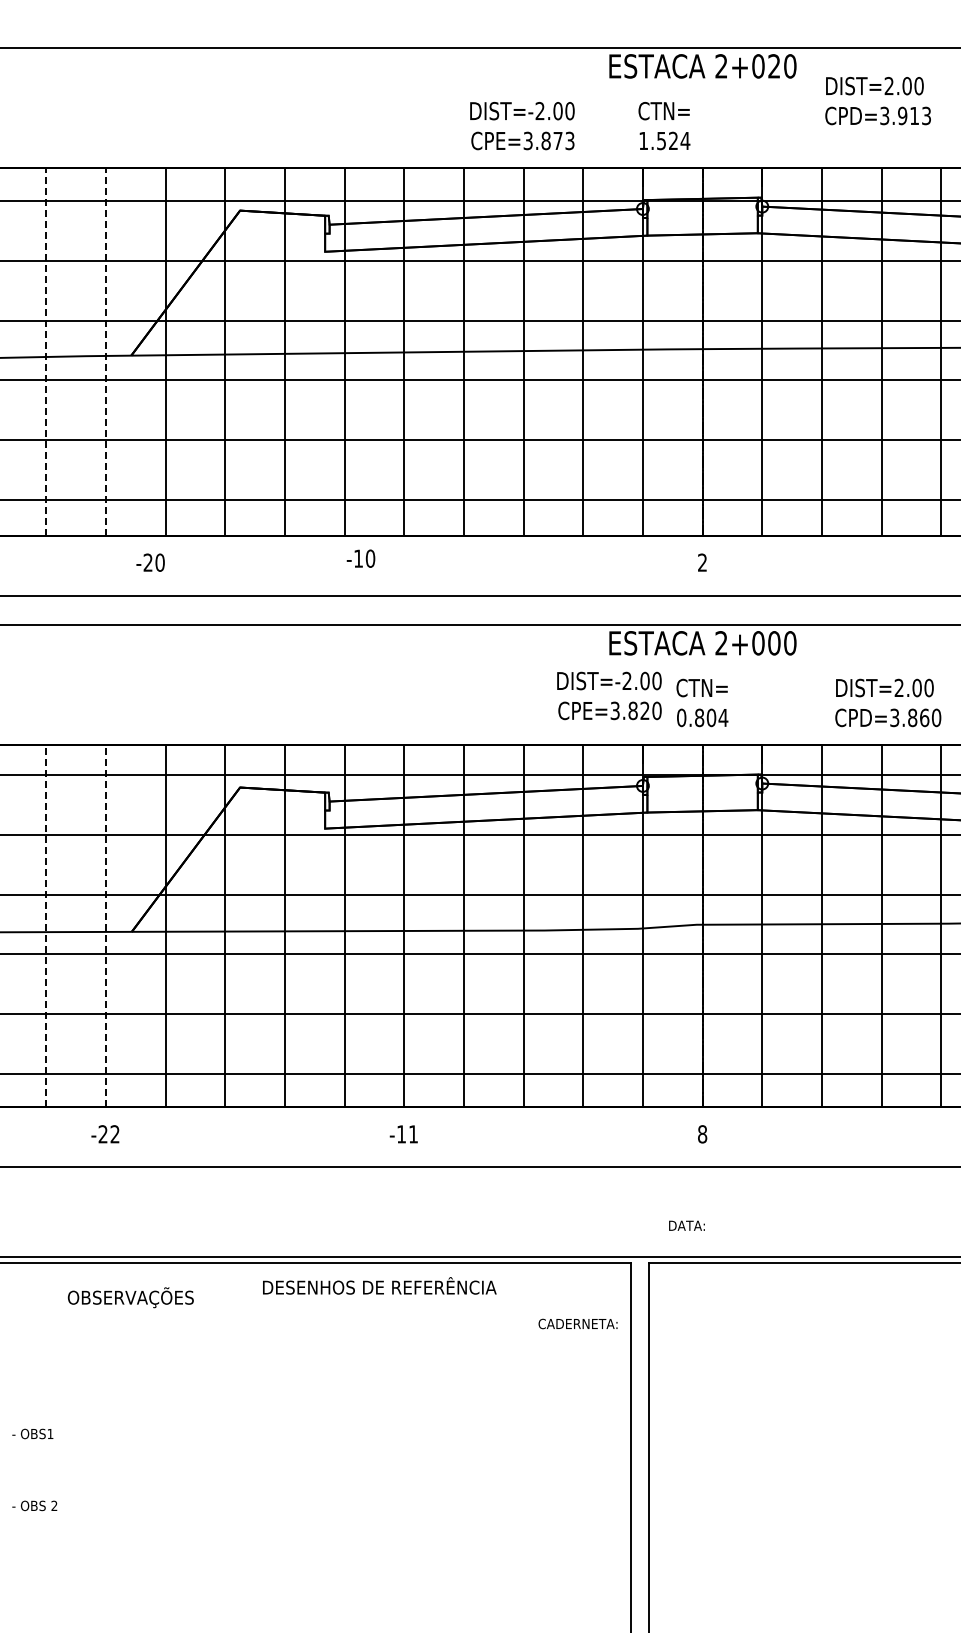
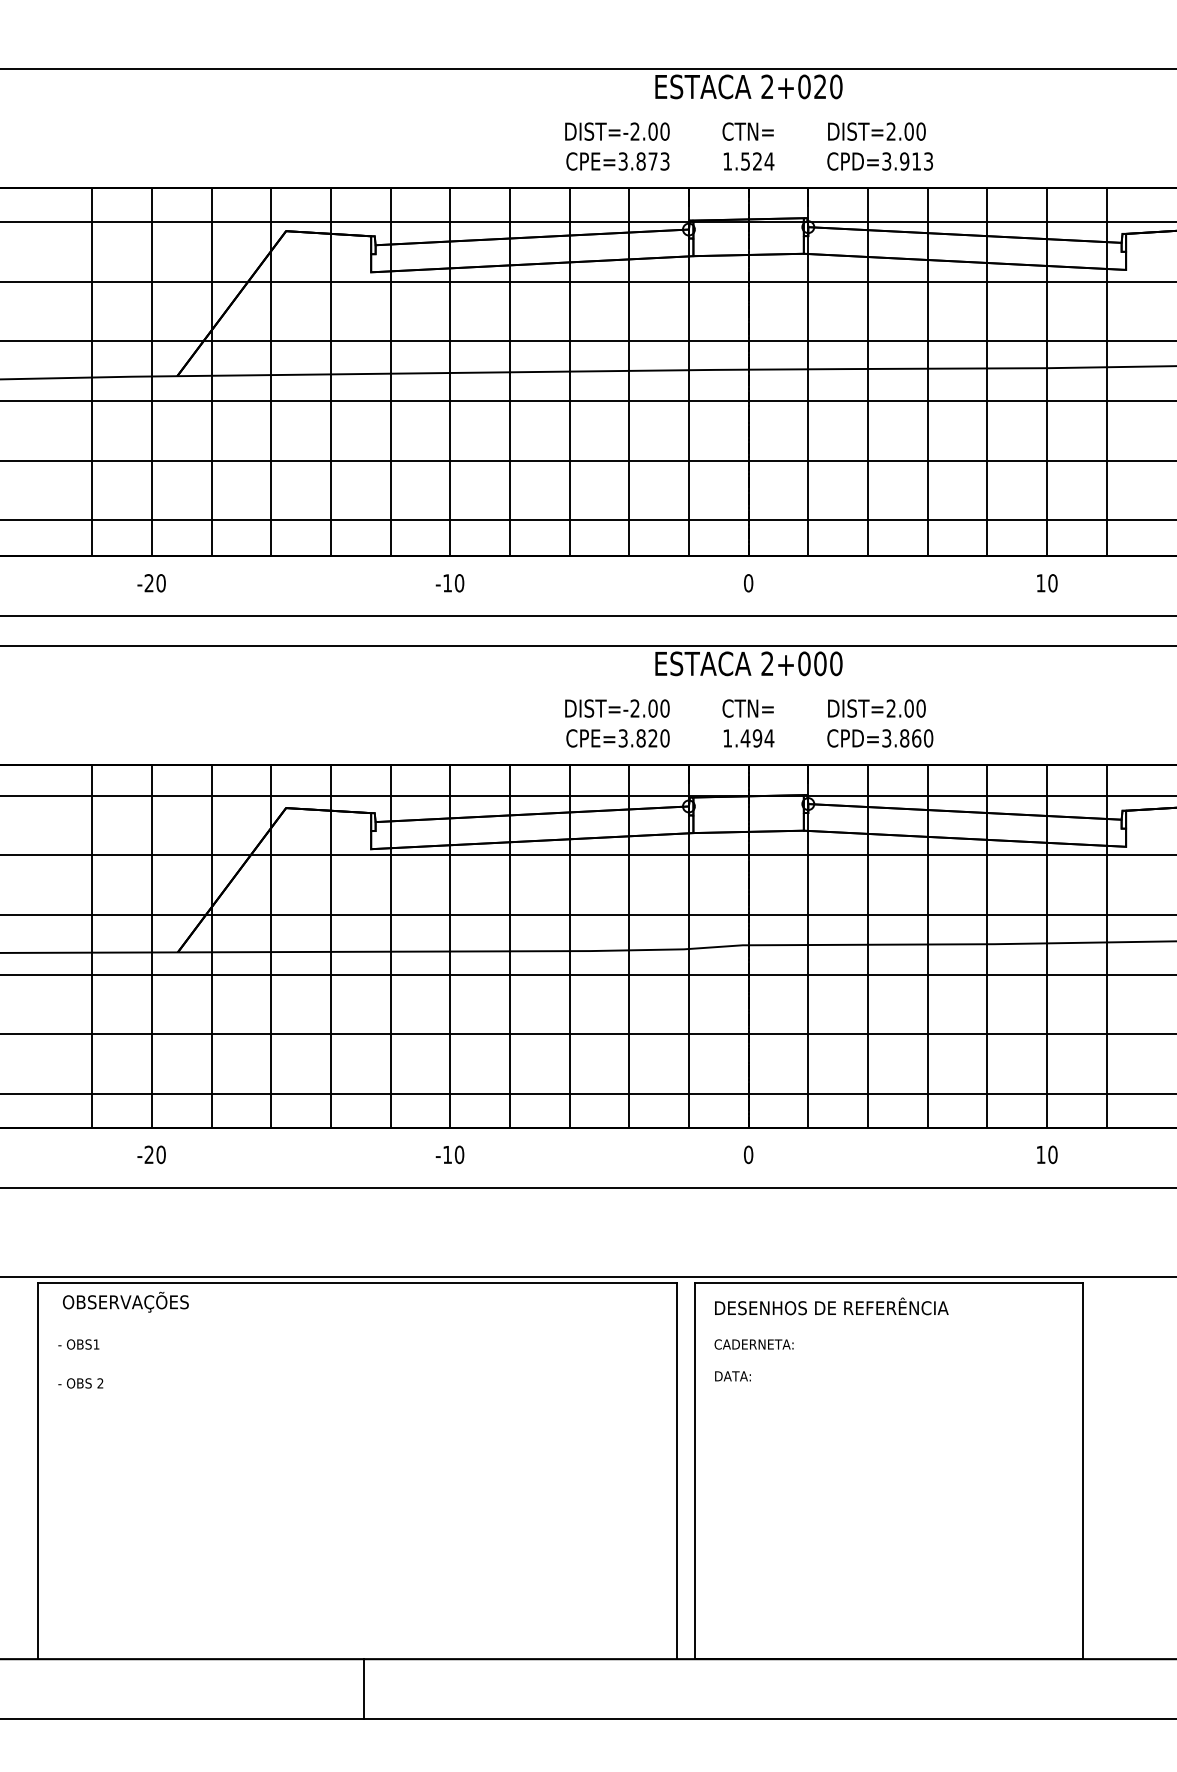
text: (877, 100) -> (879, 146), moved
text: (522, 125) -> (617, 146), moved
text: (664, 125) -> (748, 146), moved
line: (46, 350) -> (92, 371), dashed -> solid
line: (105, 350) -> (151, 371), dashed -> solid
text: (360, 558) -> (449, 583), moved
text: (150, 562) -> (151, 583), moved
text: (702, 562) -> (748, 583), 2 -> 0
text: (609, 695) -> (617, 723), moved
text: (888, 702) -> (880, 723), moved
text: (696, 717) -> (742, 738), 0.804 -> 1.494
line: (46, 925) -> (92, 946), dashed -> solid
line: (105, 925) -> (151, 946), dashed -> solid
text: (114, 1133) -> (160, 1154), -22 -> -20
text: (413, 1133) -> (459, 1154), -11 -> -10
text: (702, 1133) -> (748, 1154), 8 -> 0
text: (686, 1225) -> (732, 1376), moved
text: (379, 1285) -> (831, 1306), moved
text: (130, 1296) -> (125, 1301), moved
text: (577, 1323) -> (753, 1344), moved
text: (32, 1433) -> (78, 1344), moved
text: (34, 1505) -> (80, 1383), moved

